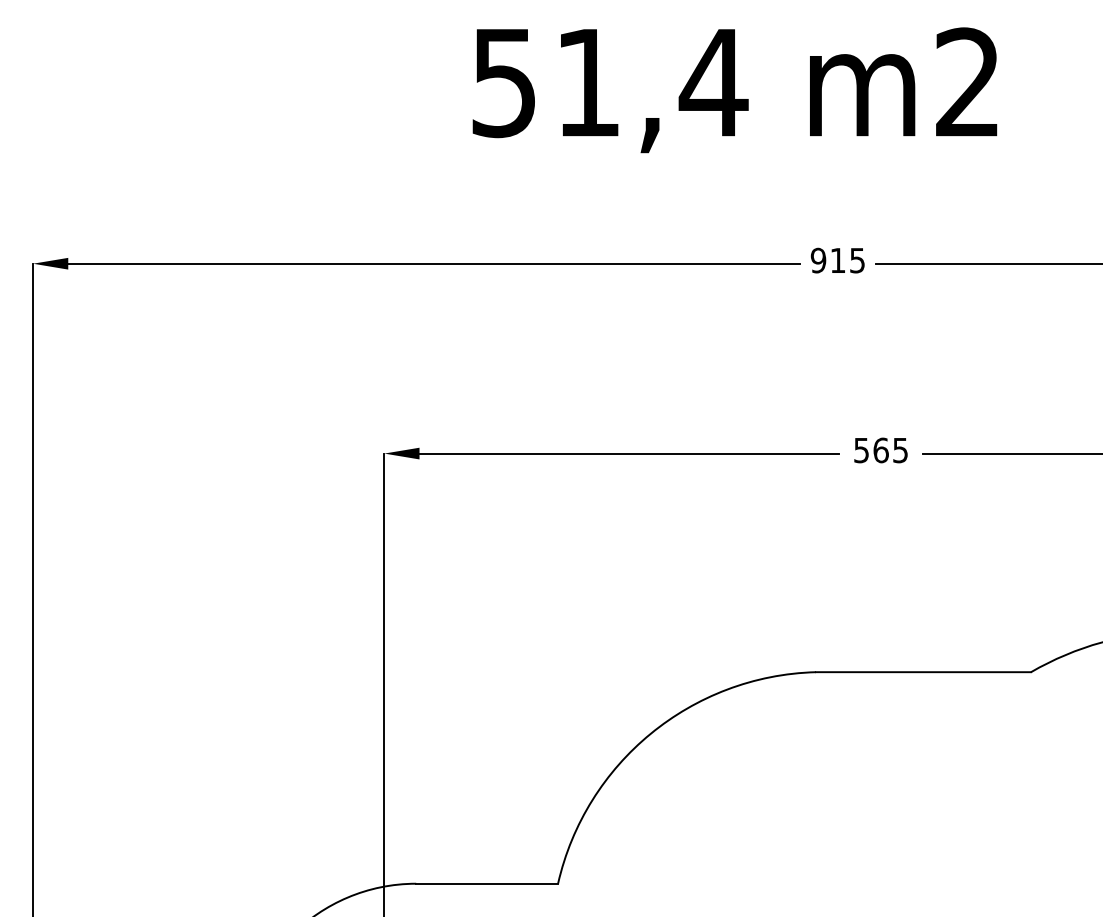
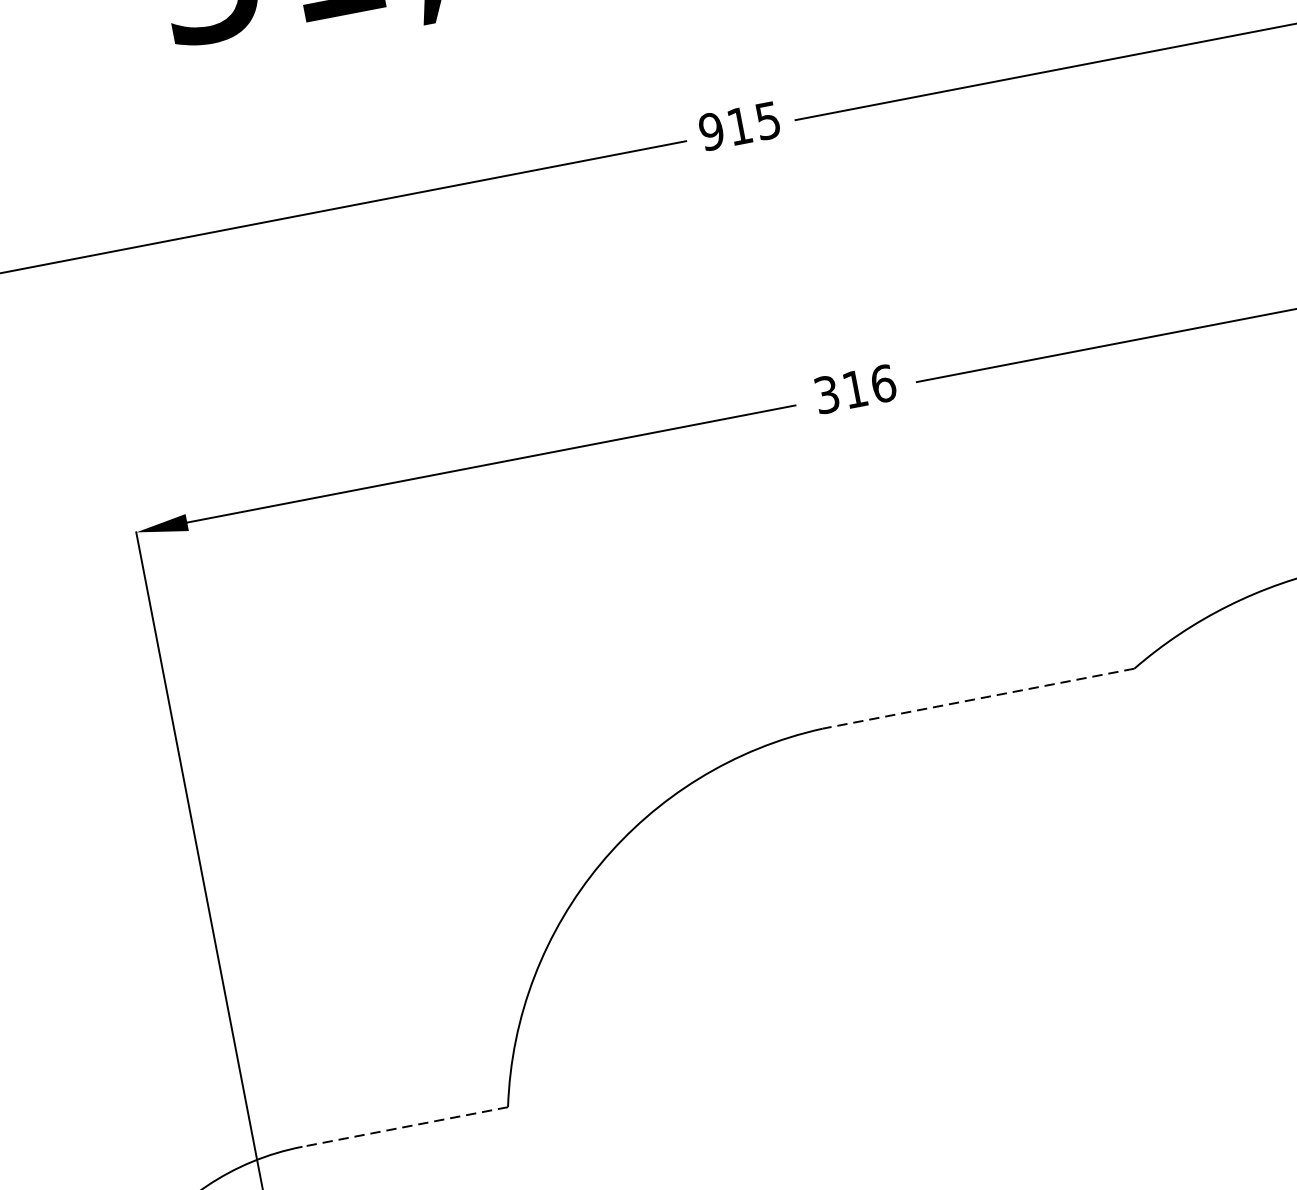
text: (881, 450) -> (855, 389), 565 -> 316
line: (923, 672) -> (978, 699), solid -> dashed
line: (487, 883) -> (405, 1126), solid -> dashed

